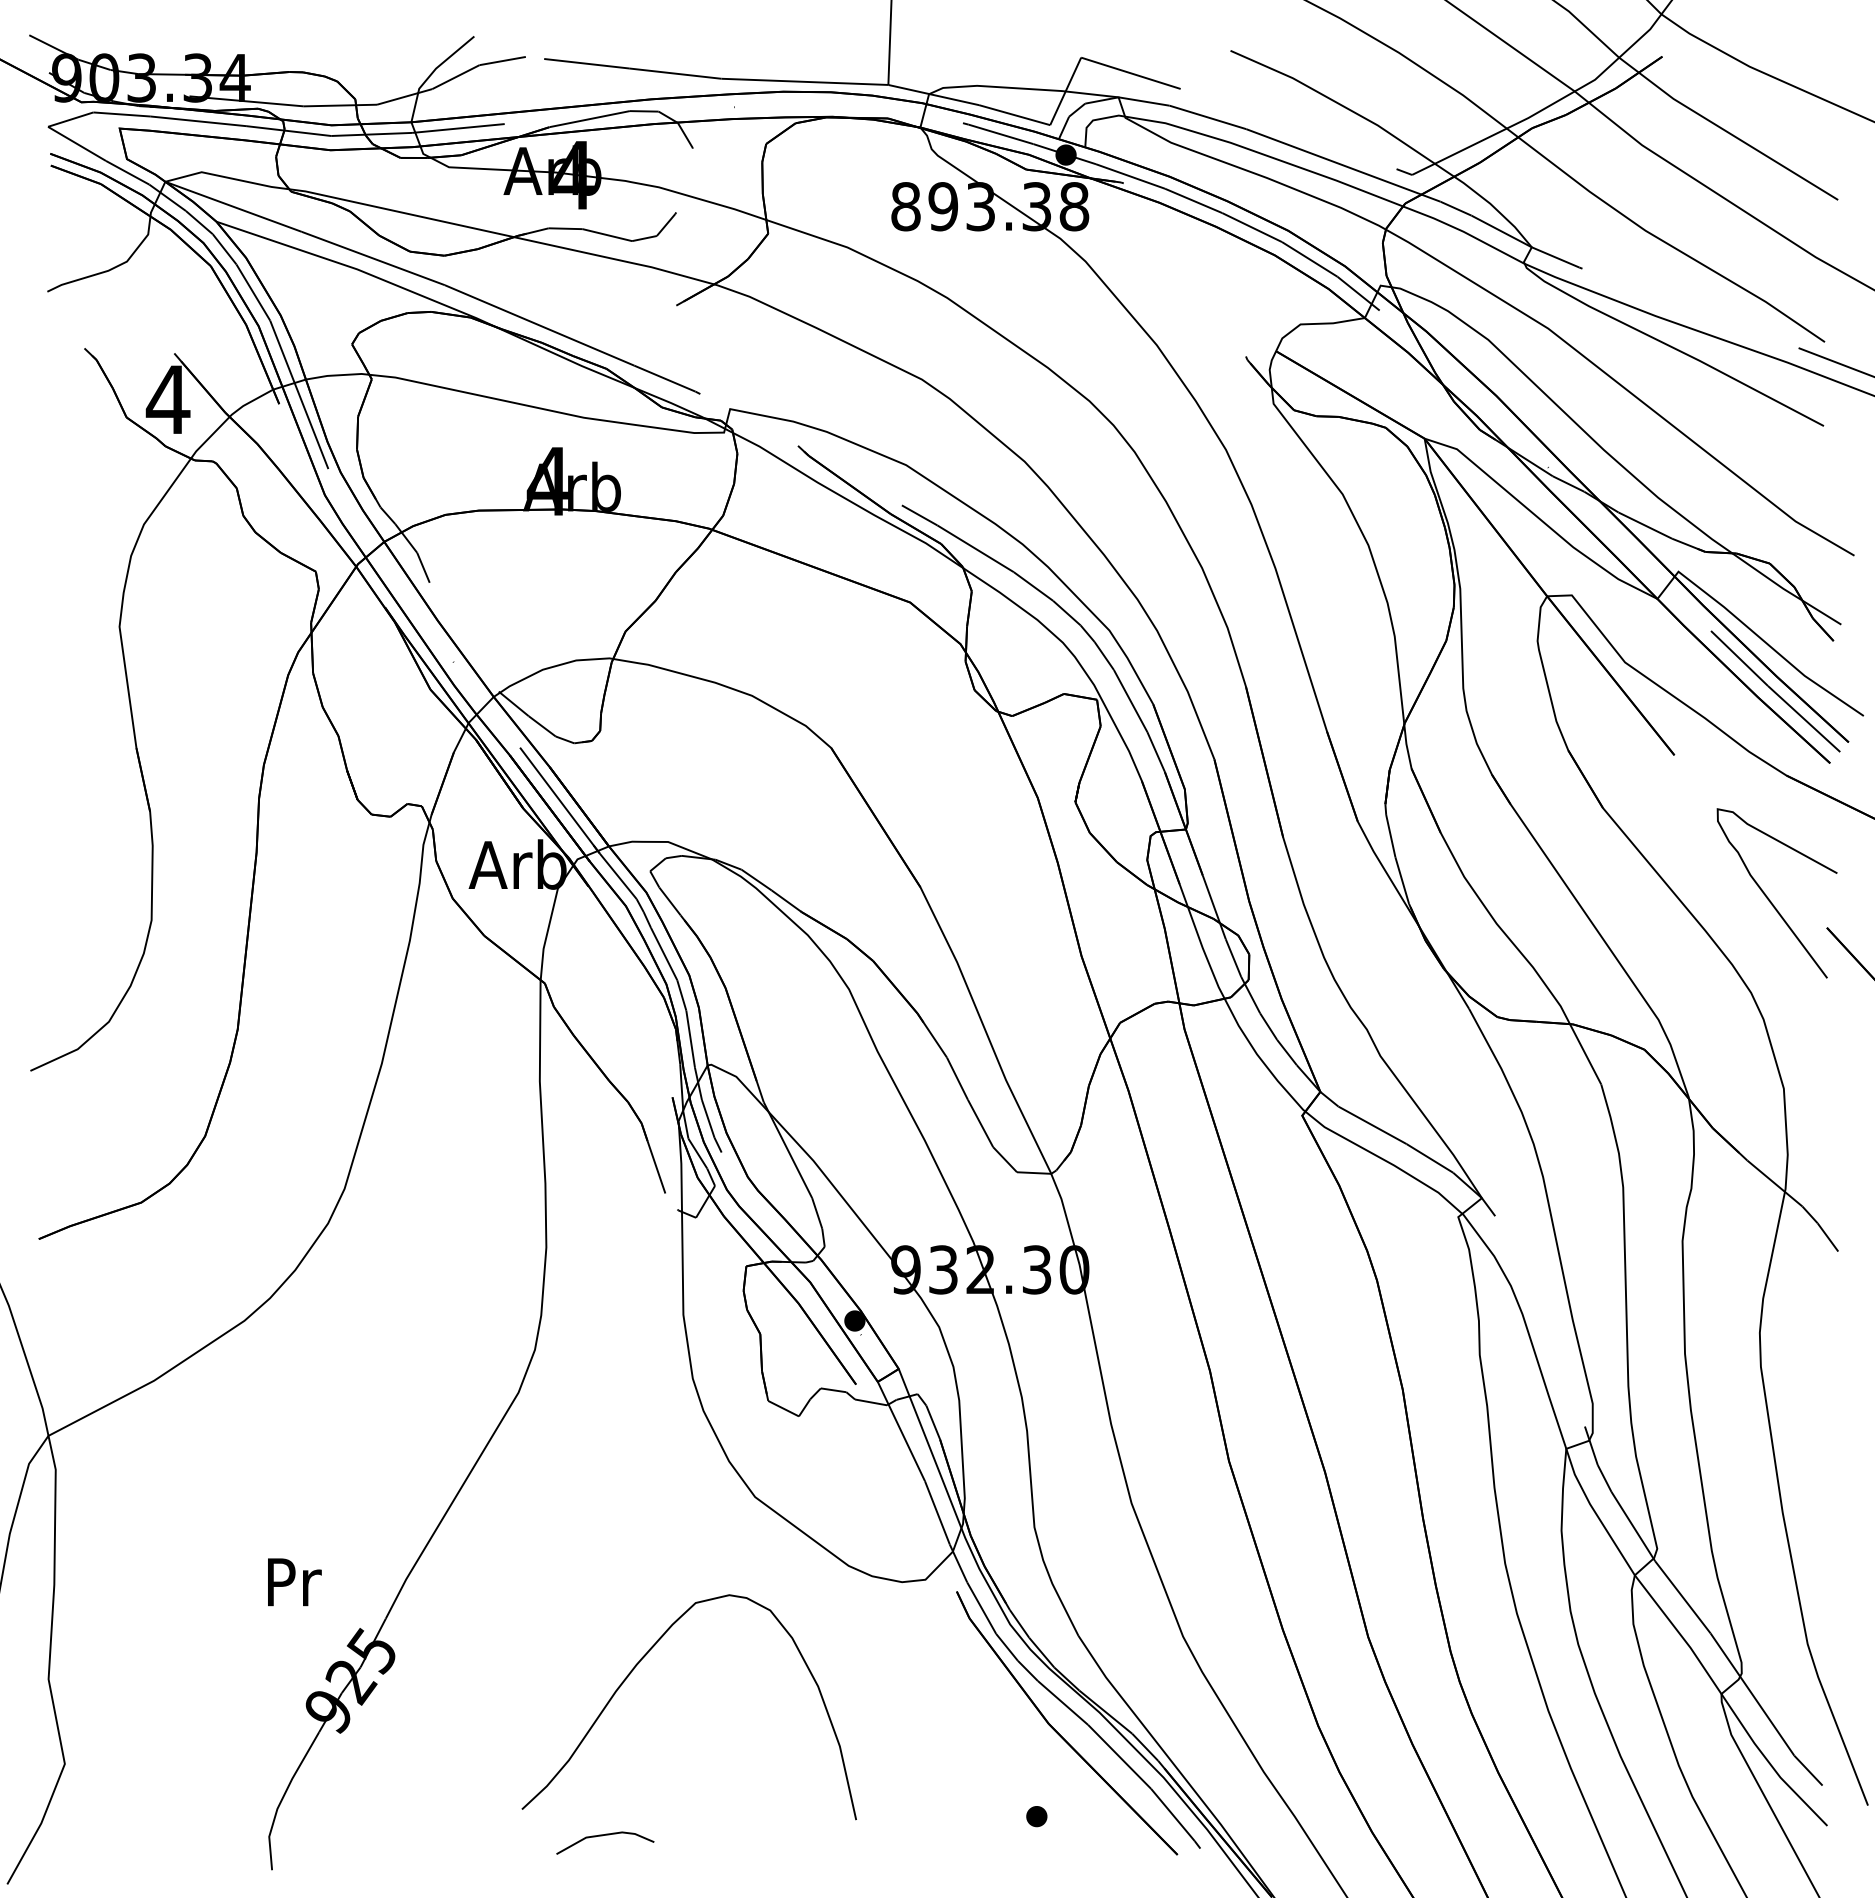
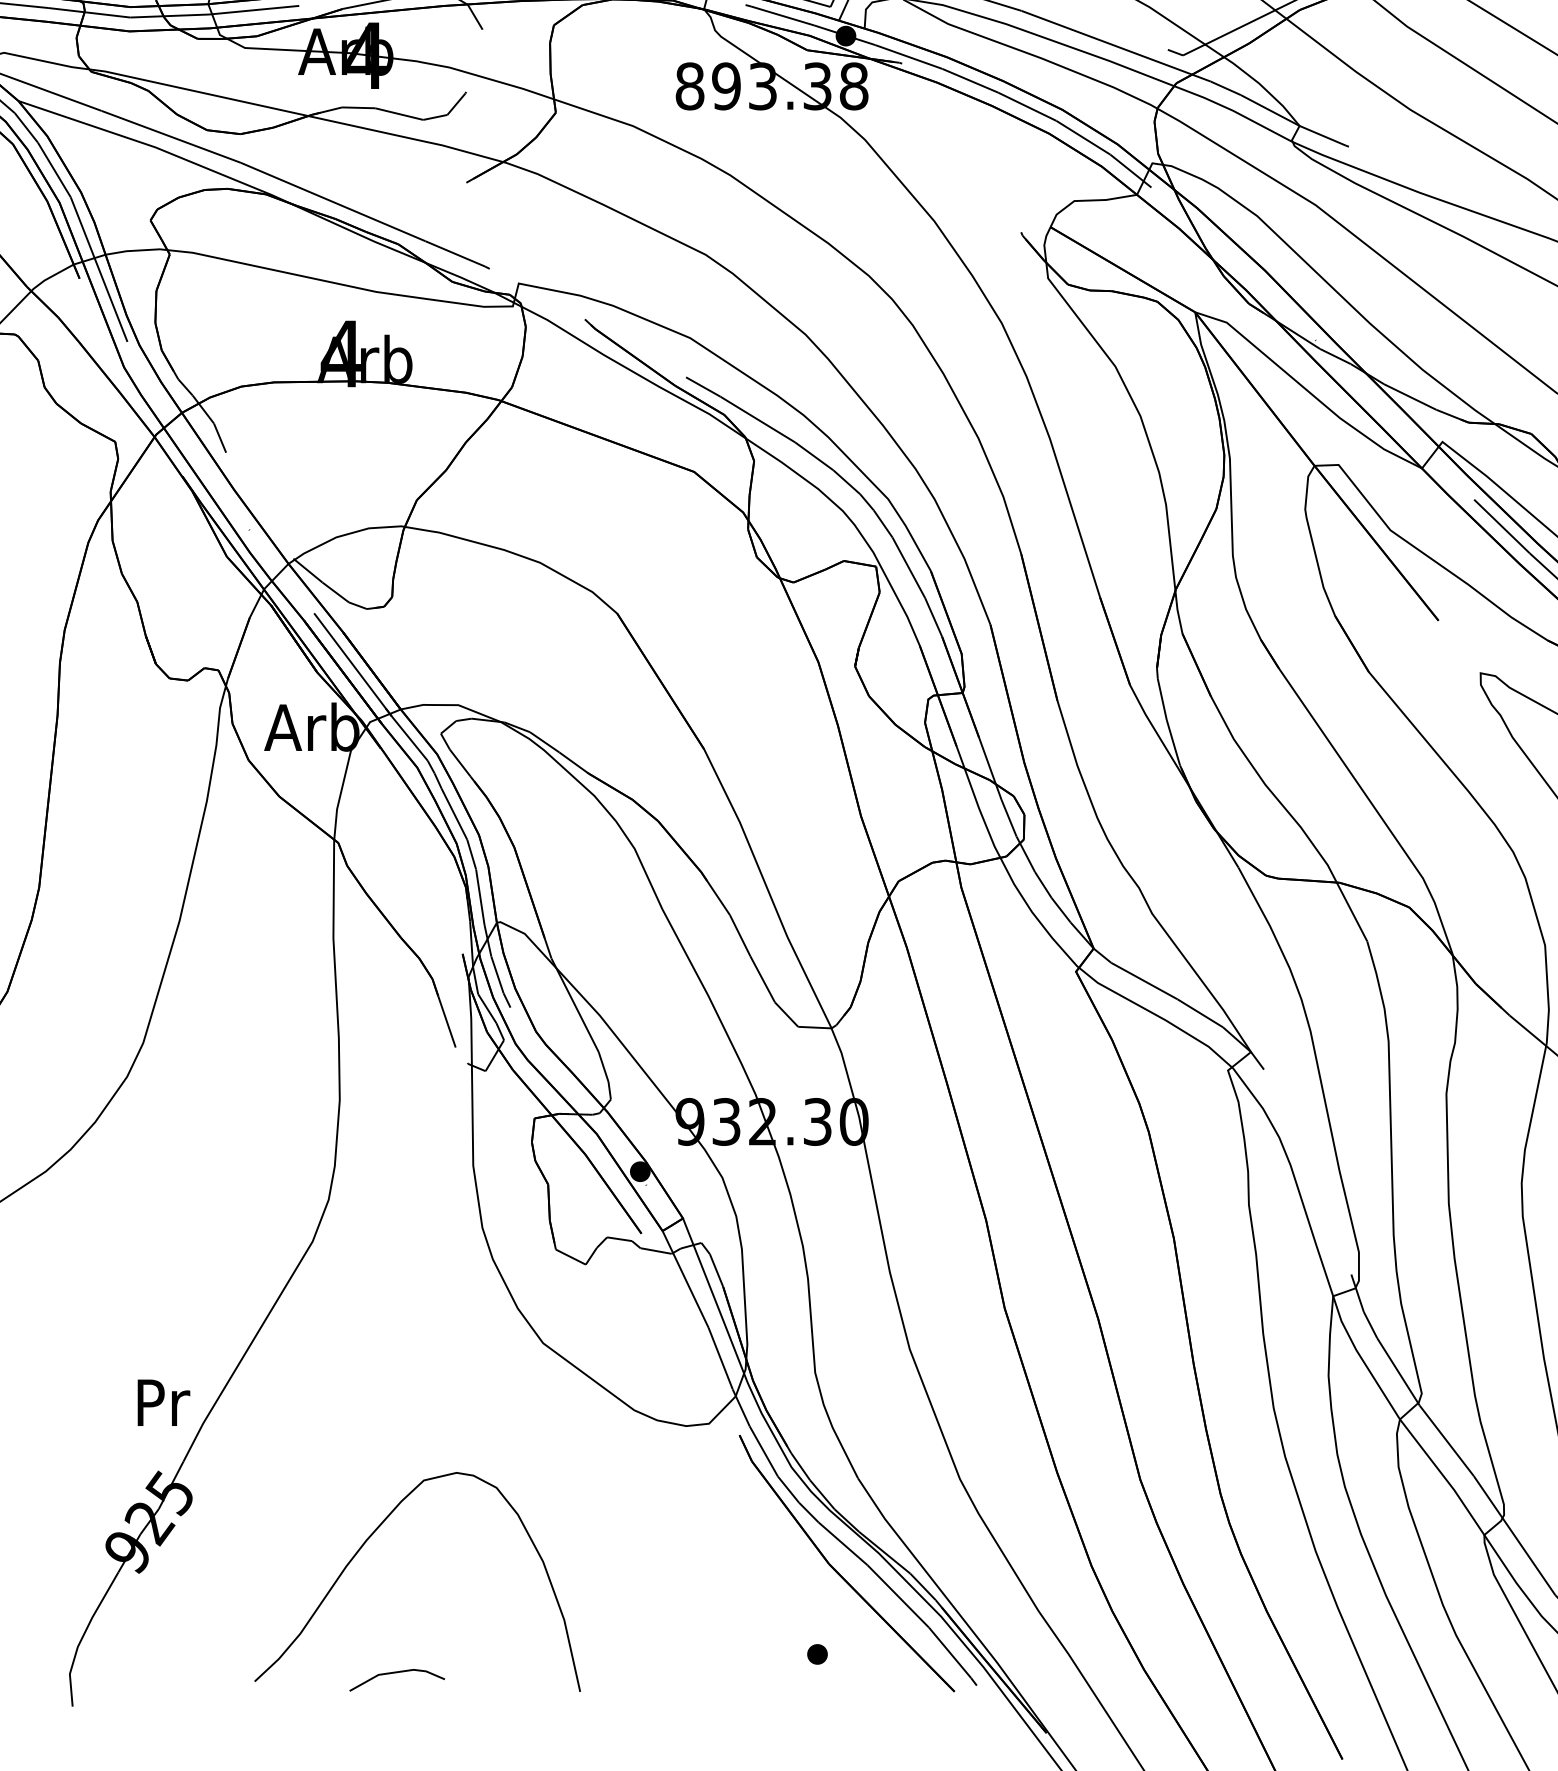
text: (294, 1582) -> (163, 1403), moved
curve: (639, 1663) -> (369, 1539), moved

